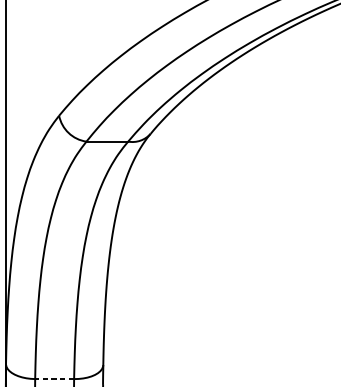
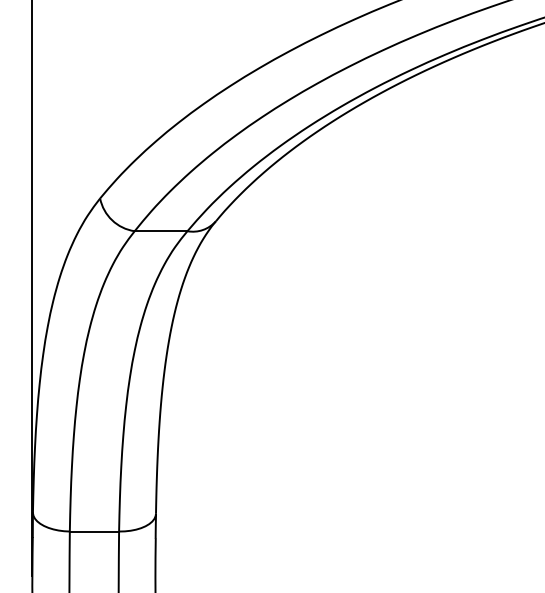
line: (54, 379) -> (94, 531), dashed -> solid

